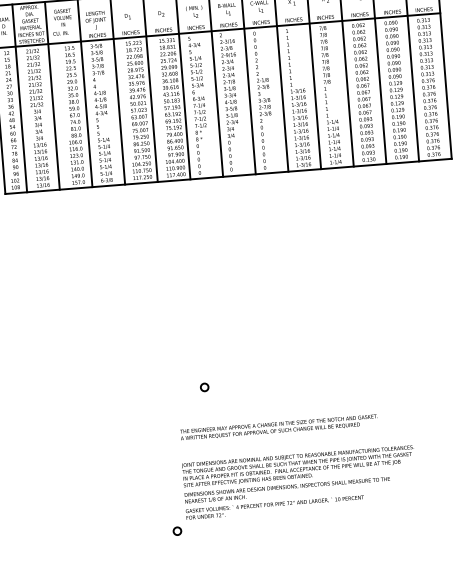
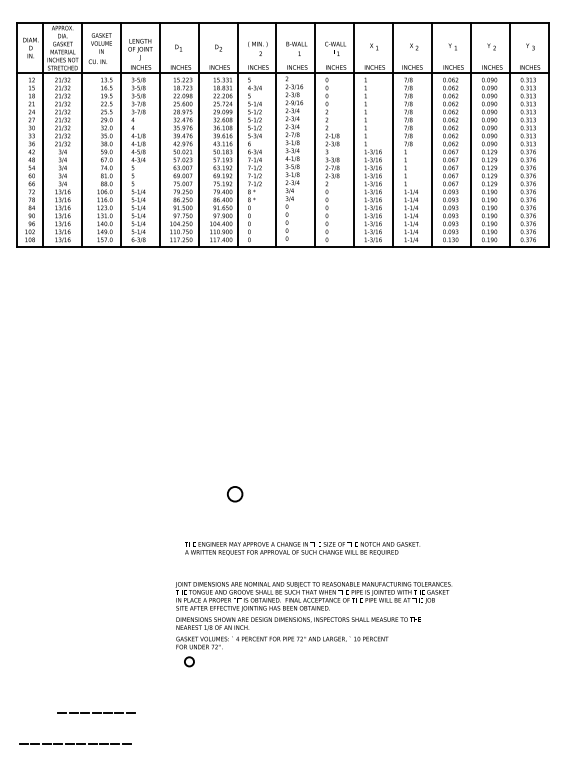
circle: (204, 386) -> (234, 493), size x1.6
text: (279, 427) -> (302, 548), moved
text: (299, 482) -> (313, 615), moved

